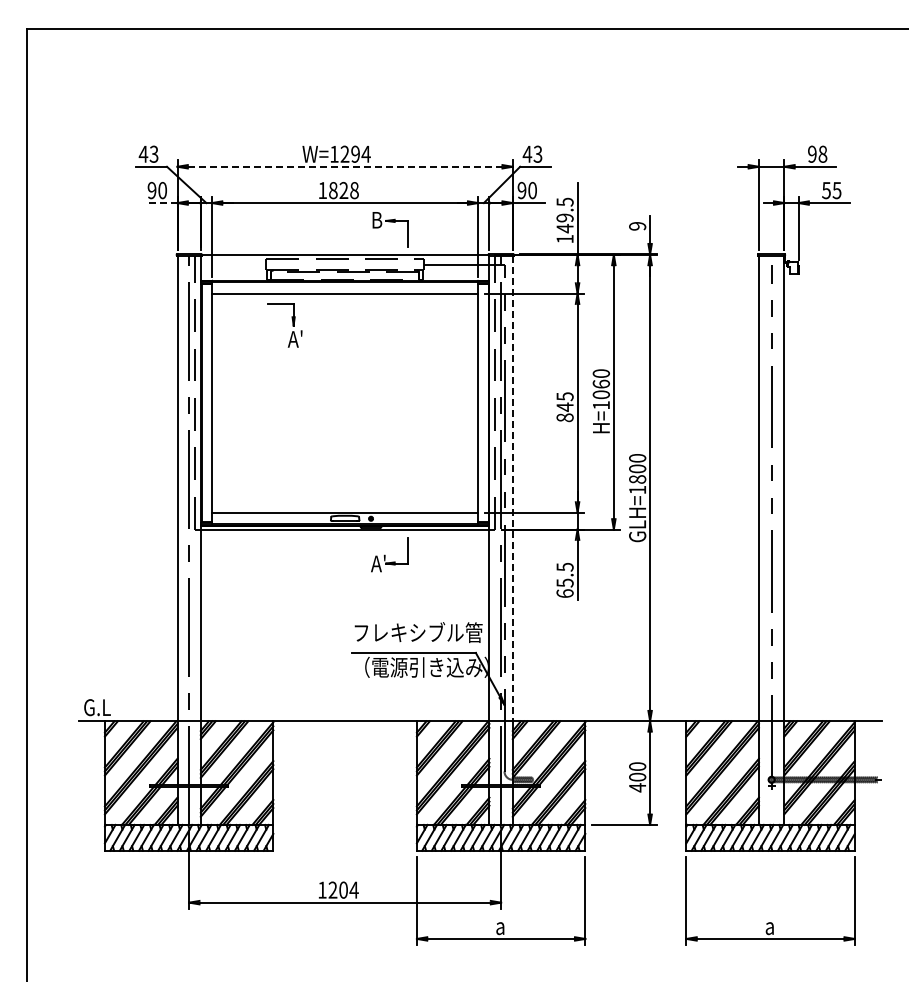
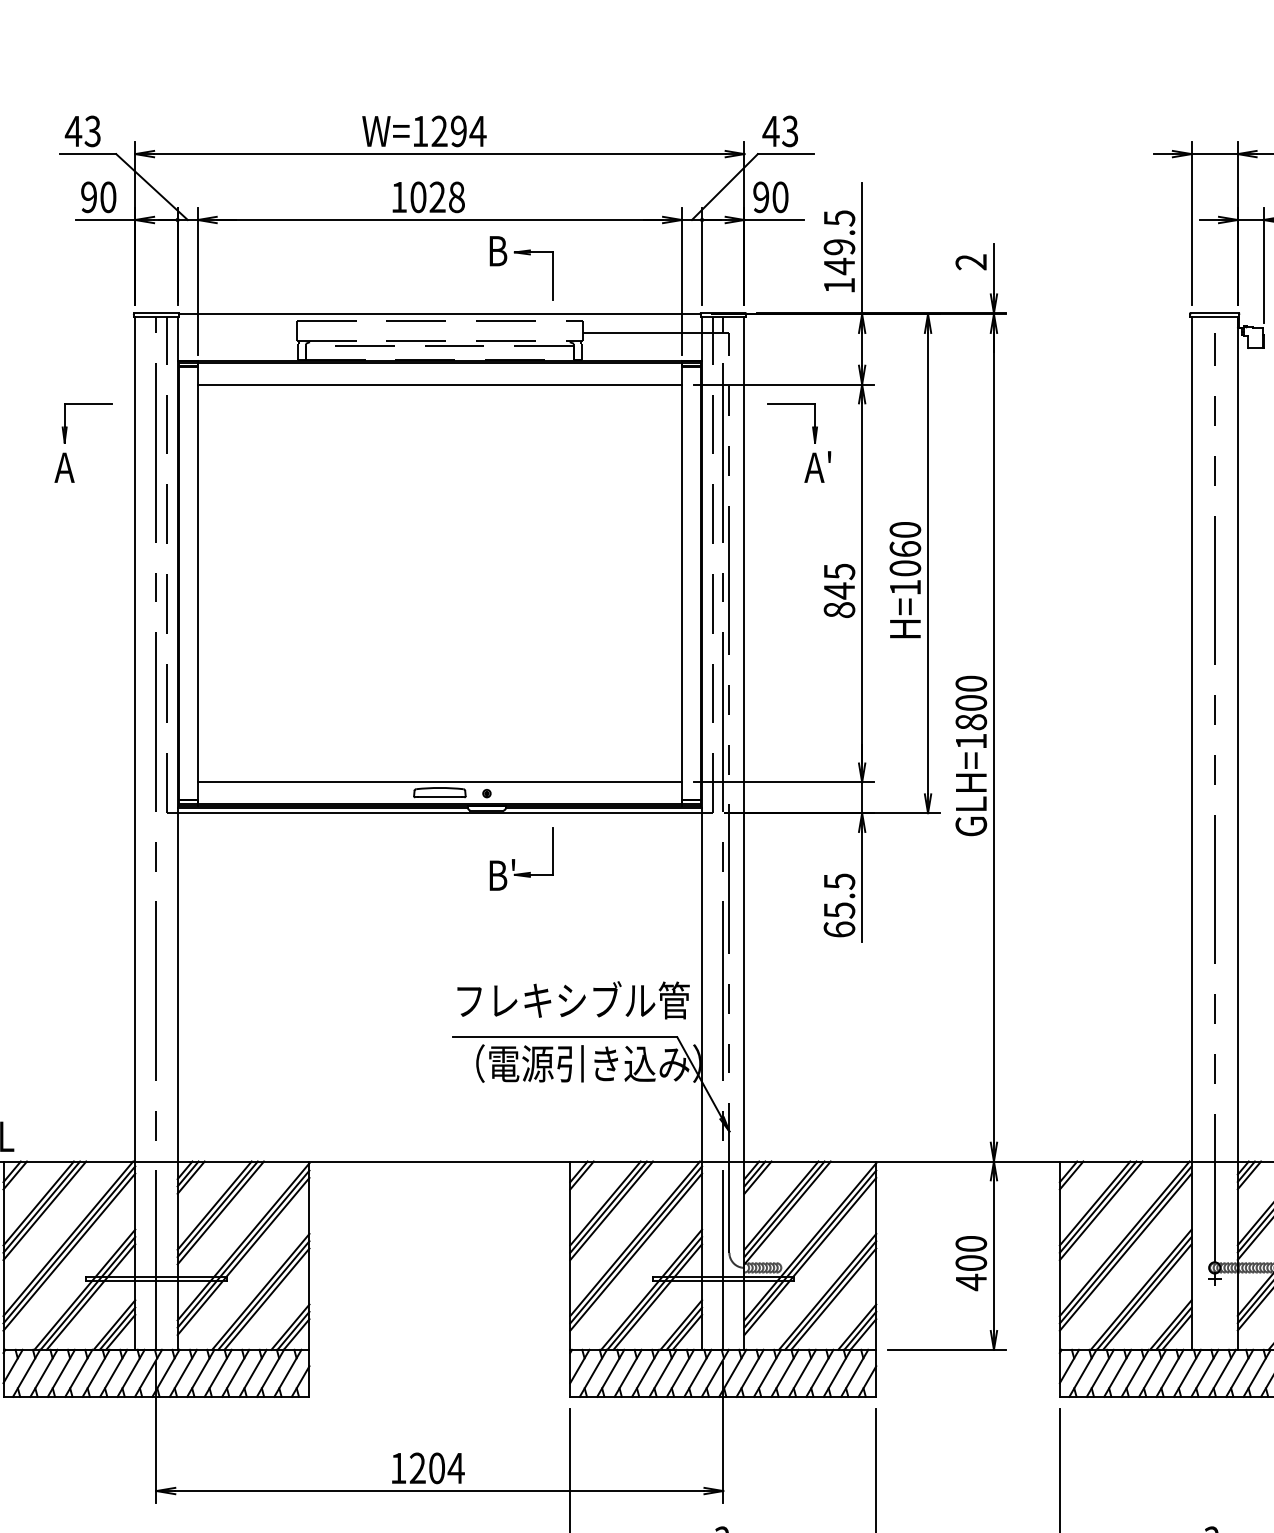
line: (345, 166) -> (440, 153), dashed -> solid
text: (333, 190) -> (418, 197), 1828 -> 1028
line: (160, 203) -> (104, 220), dashed -> solid
text: (637, 226) -> (971, 262), 9 -> 2
part: (140, 321) -> (68, 435), added
part: (292, 325) -> (812, 442), moved
line: (512, 488) -> (743, 738), dashed -> solid
text: (378, 563) -> (500, 874), A' -> B'

